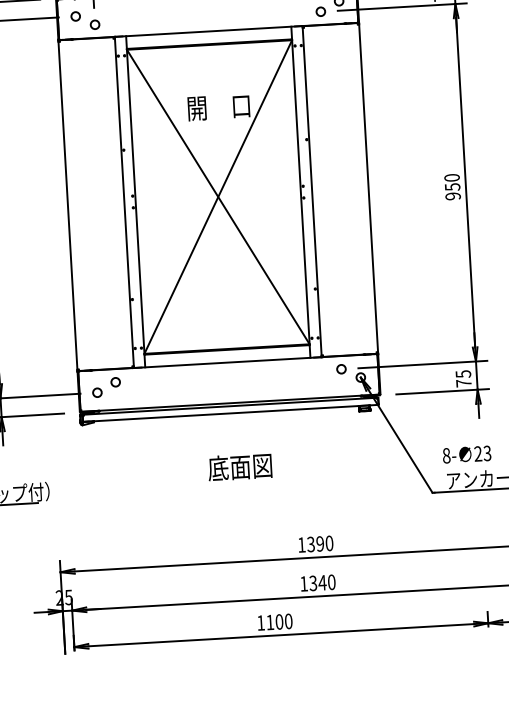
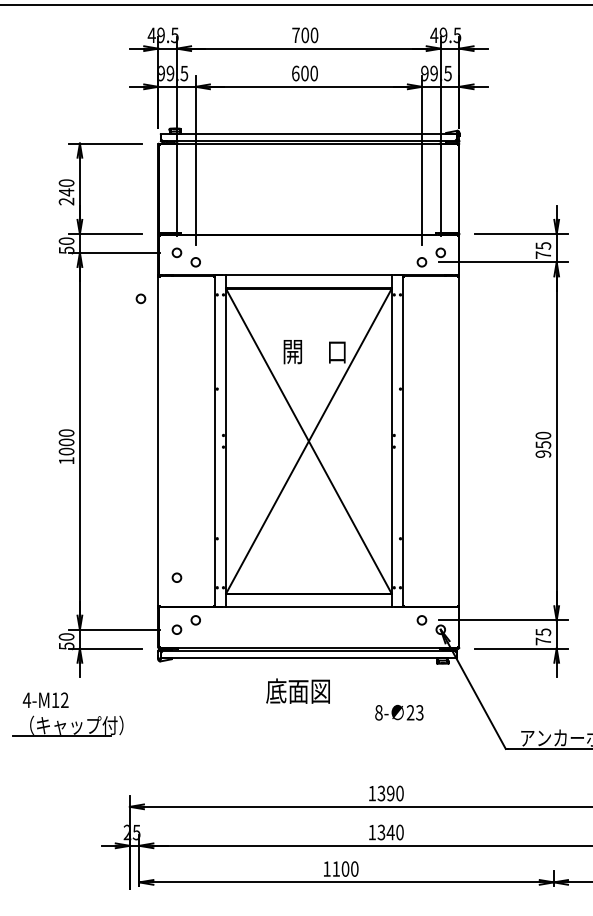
circle: (41, 64) -> (140, 298), added
circle: (93, 340) -> (176, 577), added
text: (467, 454) -> (399, 712), moved
text: (239, 466) -> (297, 690), moved

